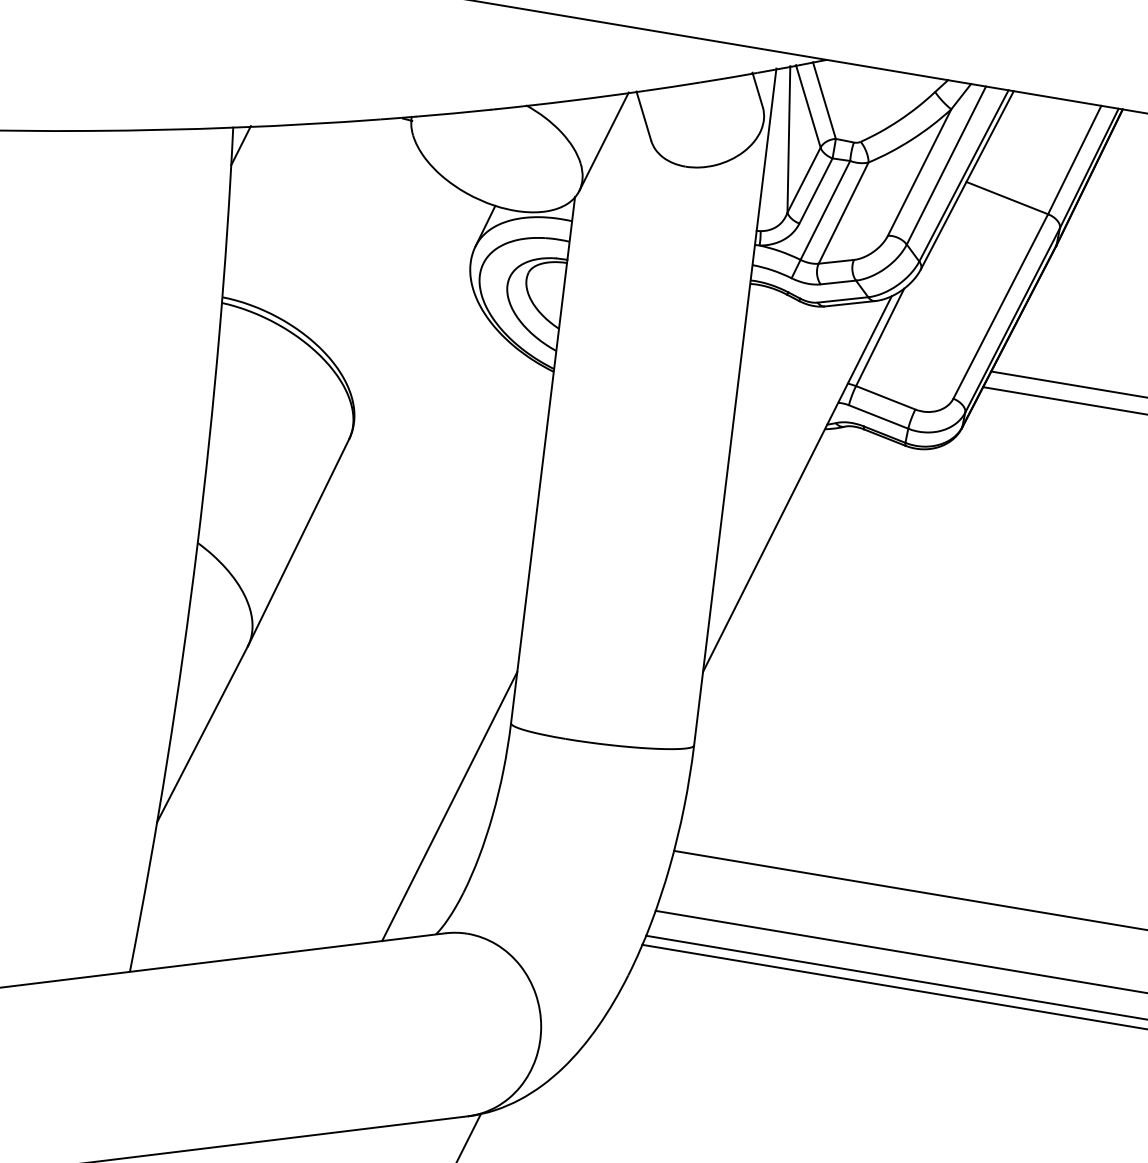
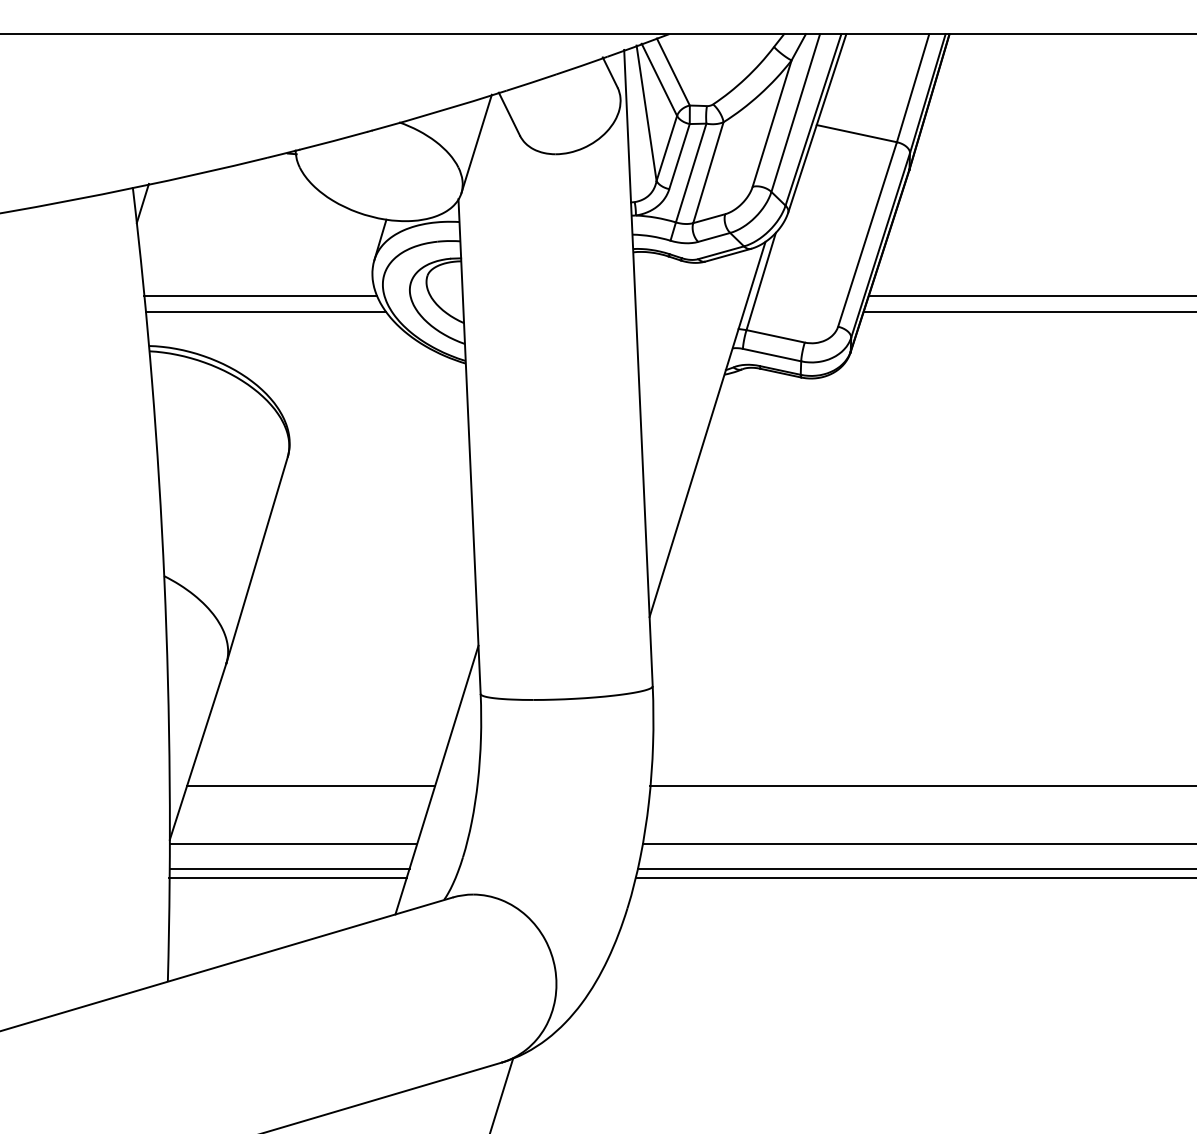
line: (349, 263) -> (260, 295), added
line: (351, 281) -> (265, 311), added
line: (315, 790) -> (310, 786), added
line: (286, 849) -> (293, 844), added
line: (278, 873) -> (289, 868), added
line: (274, 882) -> (287, 877), added

